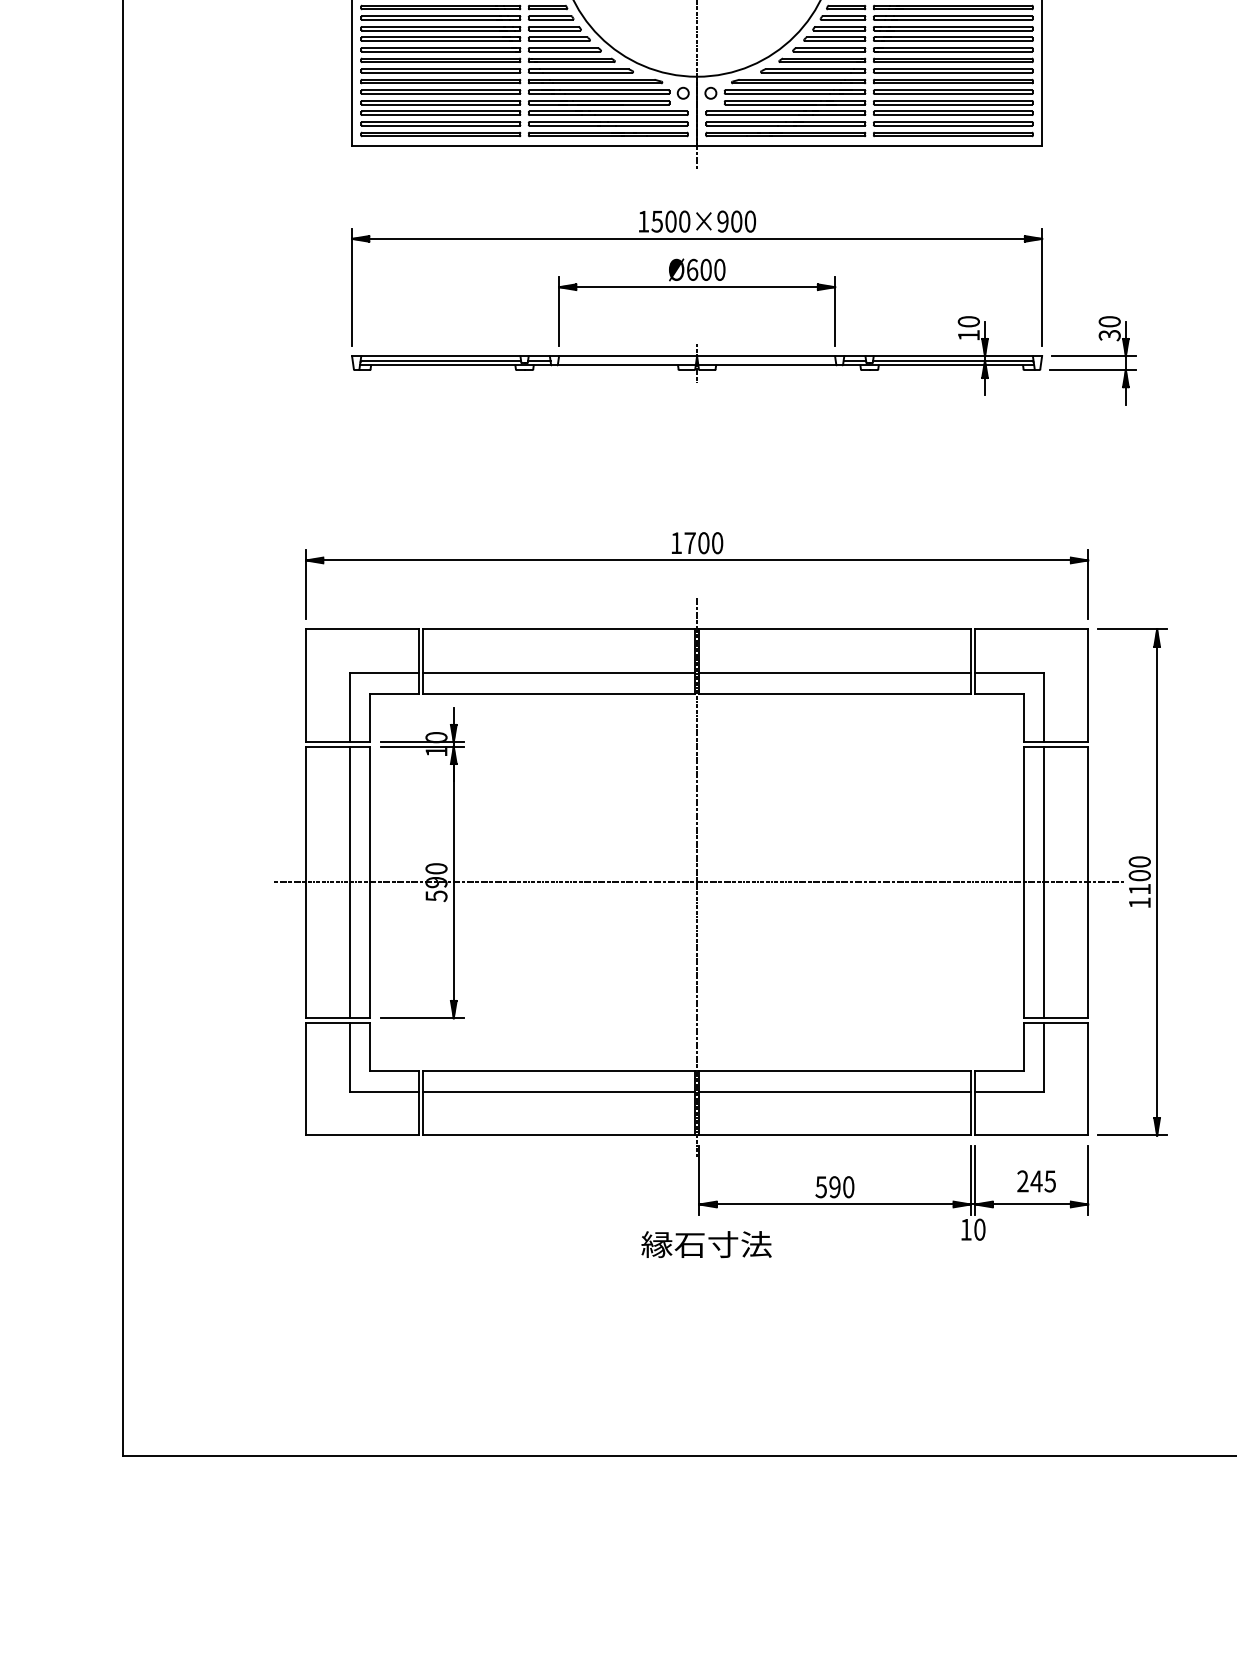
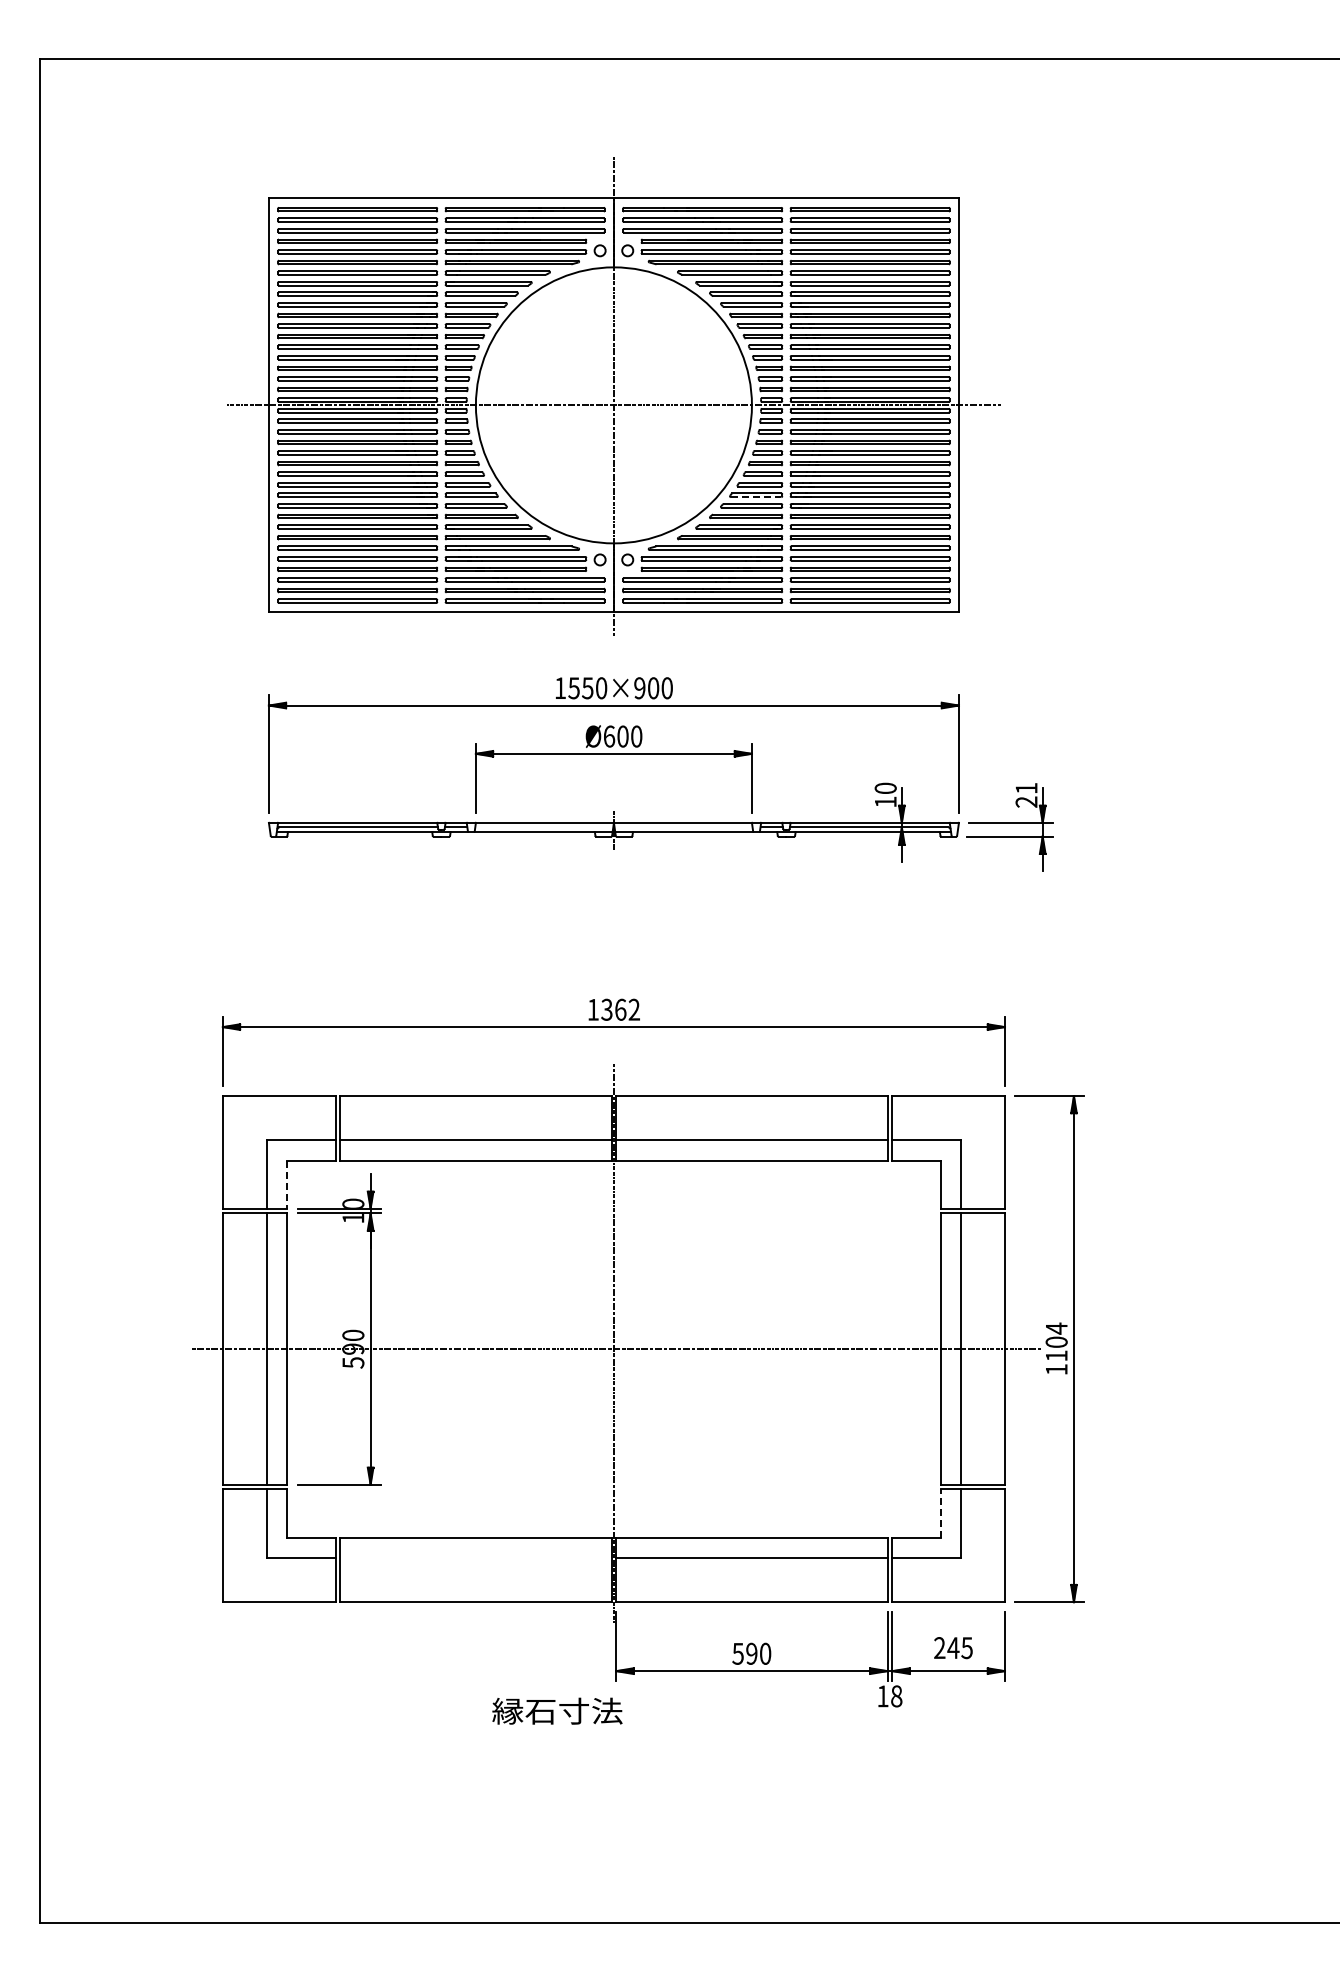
line: (839, 30) -> (756, 497), solid -> dashed
text: (670, 221) -> (587, 688), 1500×900 -> 1550×900
text: (1109, 327) -> (1026, 794), 30 -> 21
text: (703, 542) -> (620, 1009), 1700 -> 1362
line: (370, 718) -> (287, 1185), solid -> dashed
text: (1139, 861) -> (1056, 1328), 1100 -> 1104
line: (1023, 1046) -> (940, 1513), solid -> dashed
line: (558, 1091) -> (475, 1558), removed
text: (979, 1229) -> (896, 1696), 10 -> 18
text: (706, 1243) -> (557, 1710), moved

